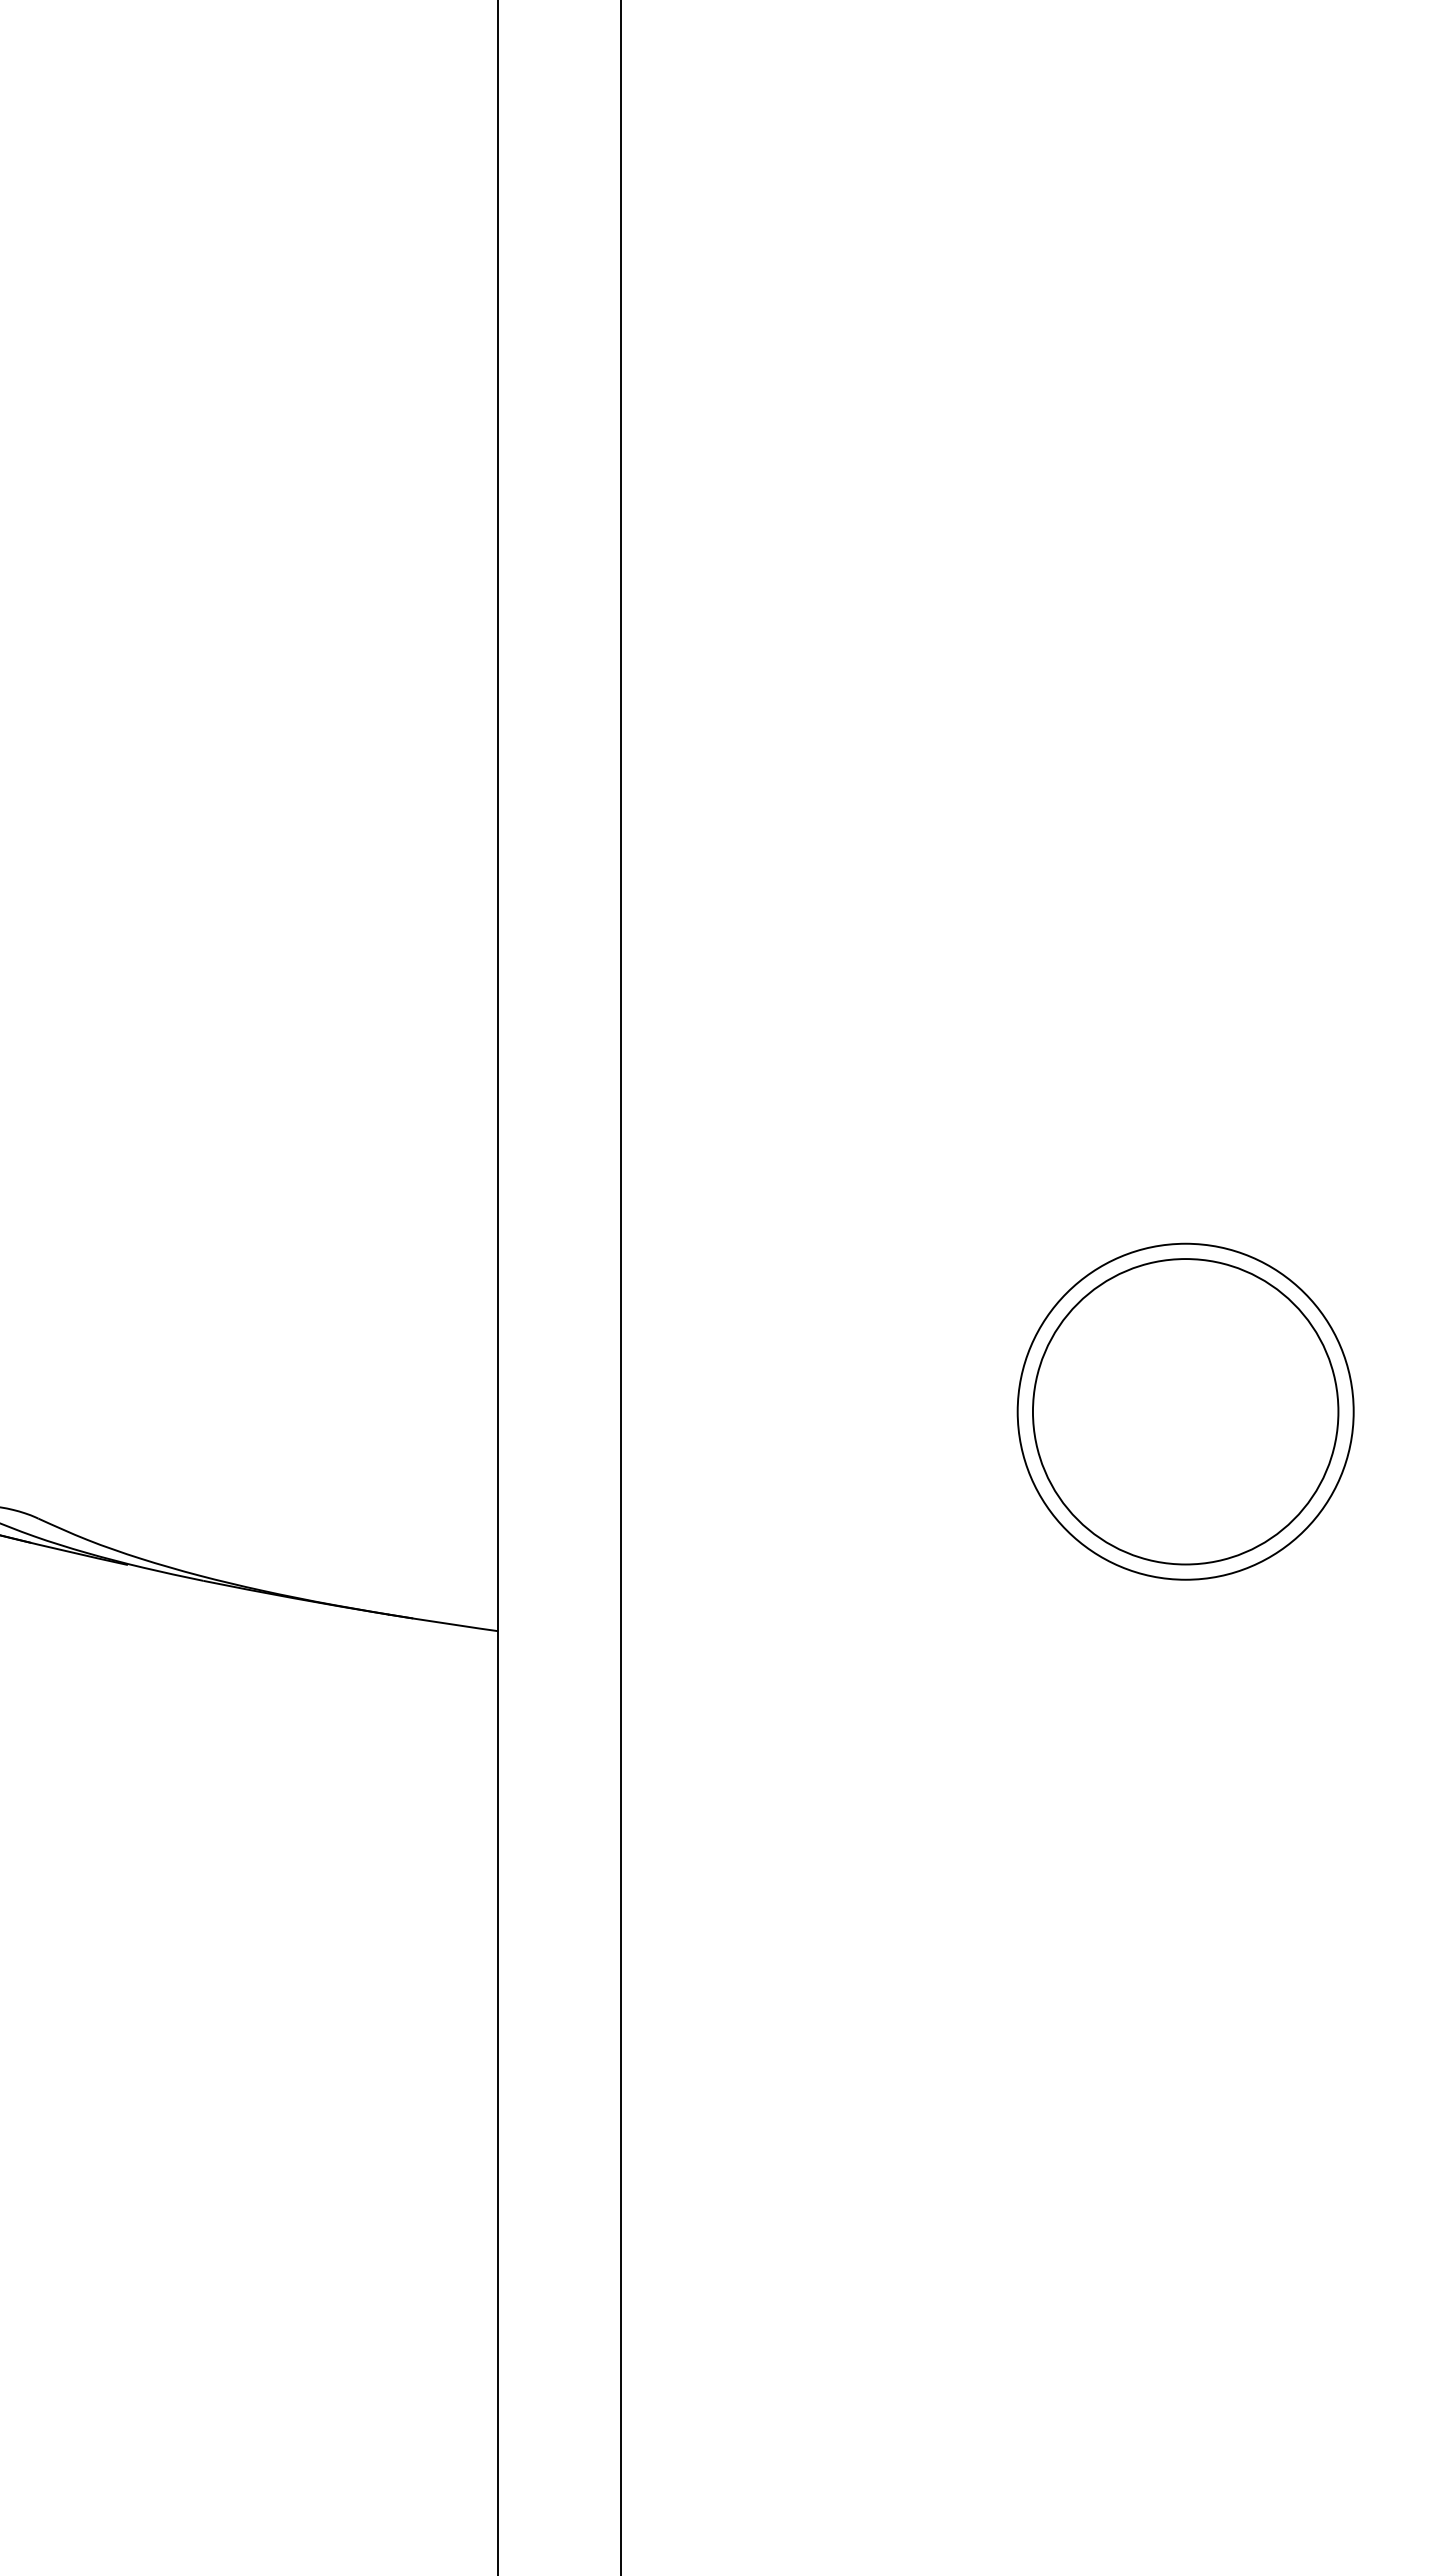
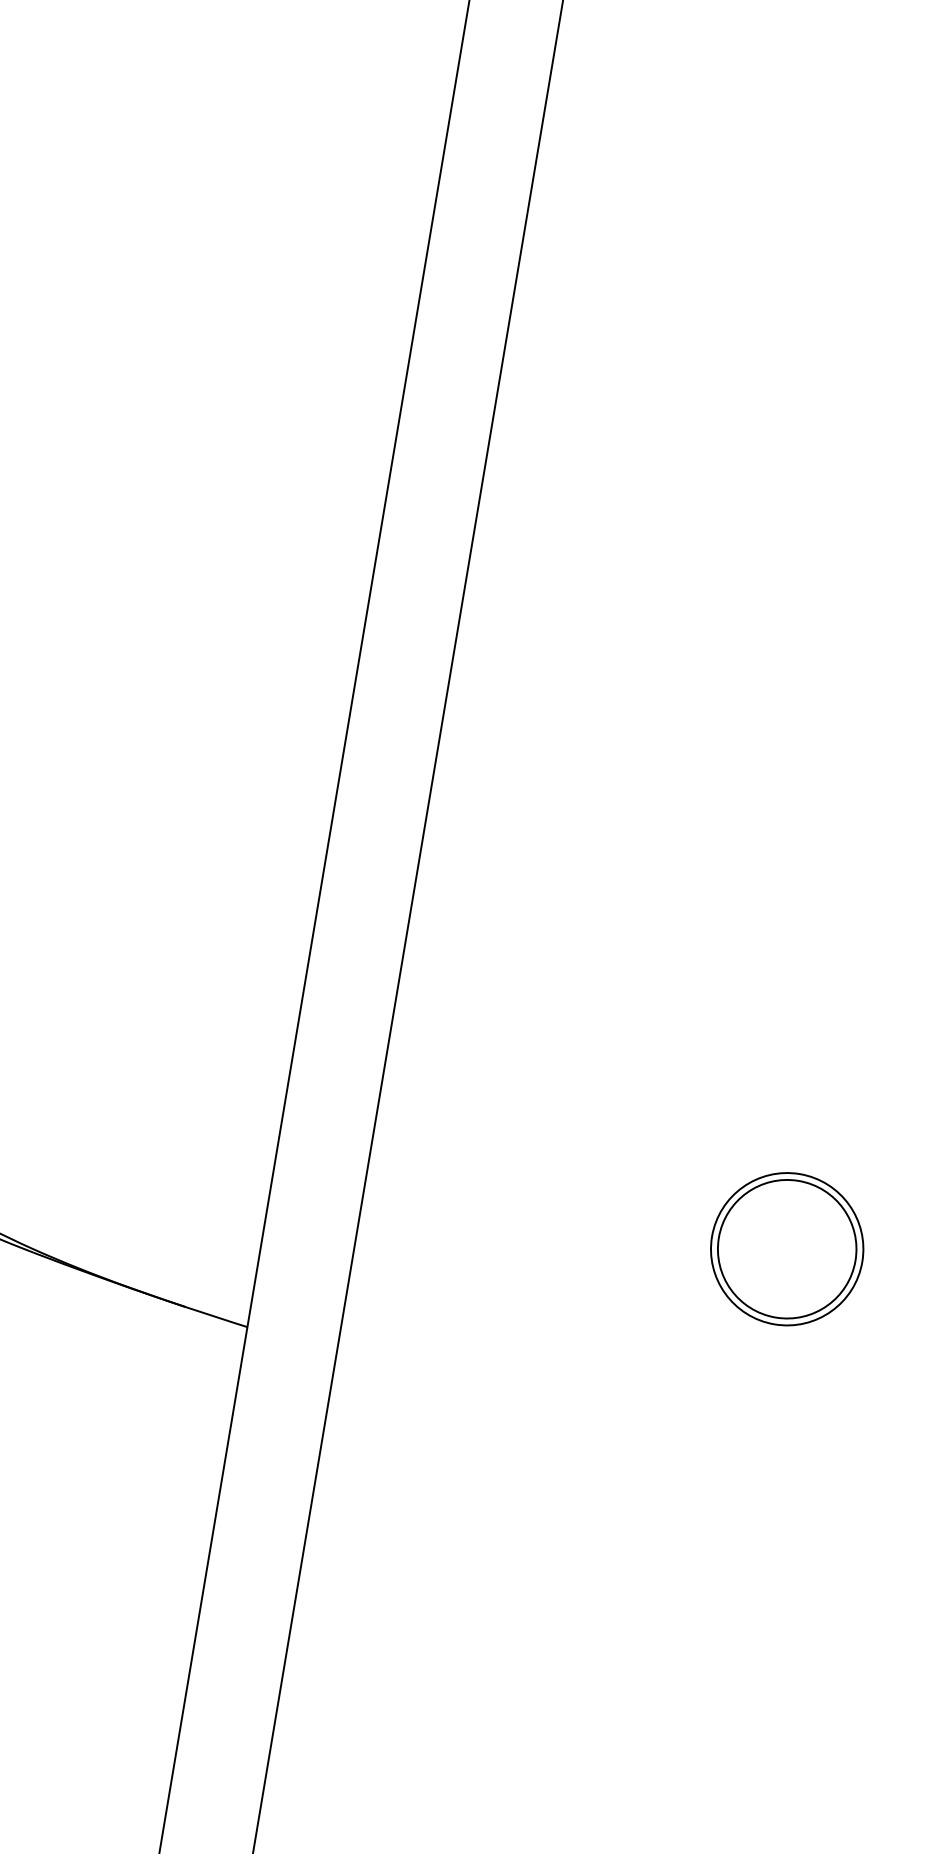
circle: (1185, 1411) -> (787, 1249), size x0.6
circle: (1185, 1411) -> (787, 1249), size x0.6

